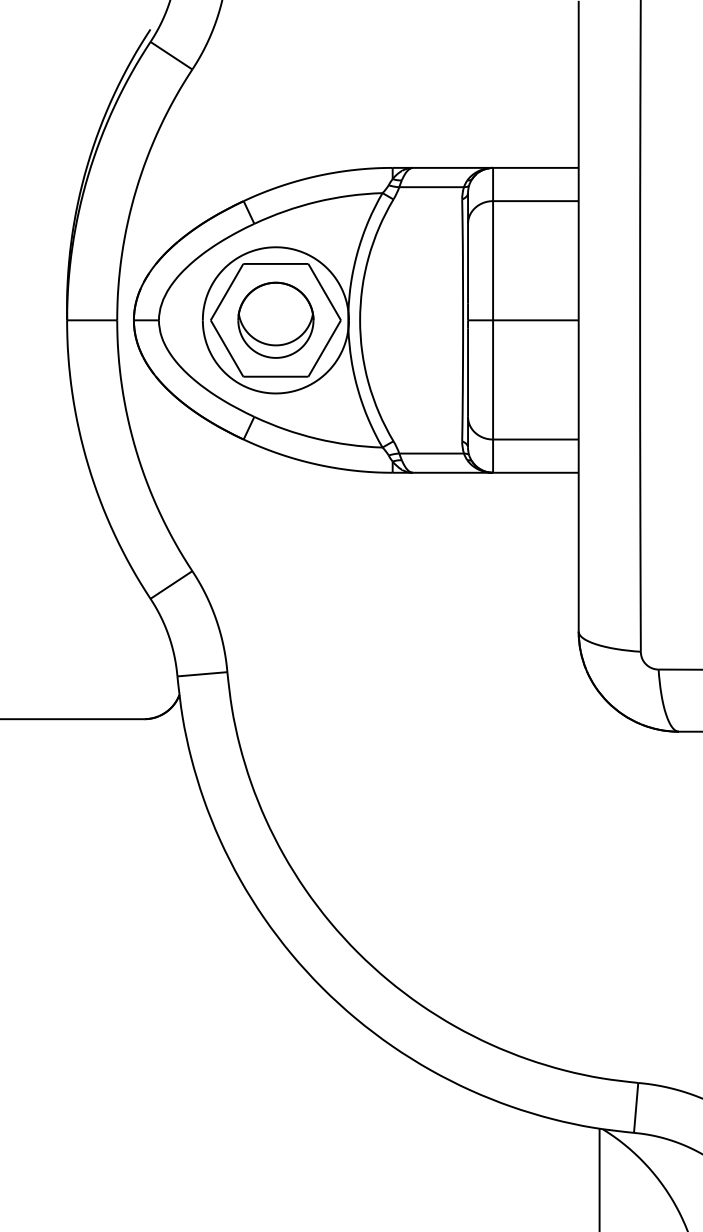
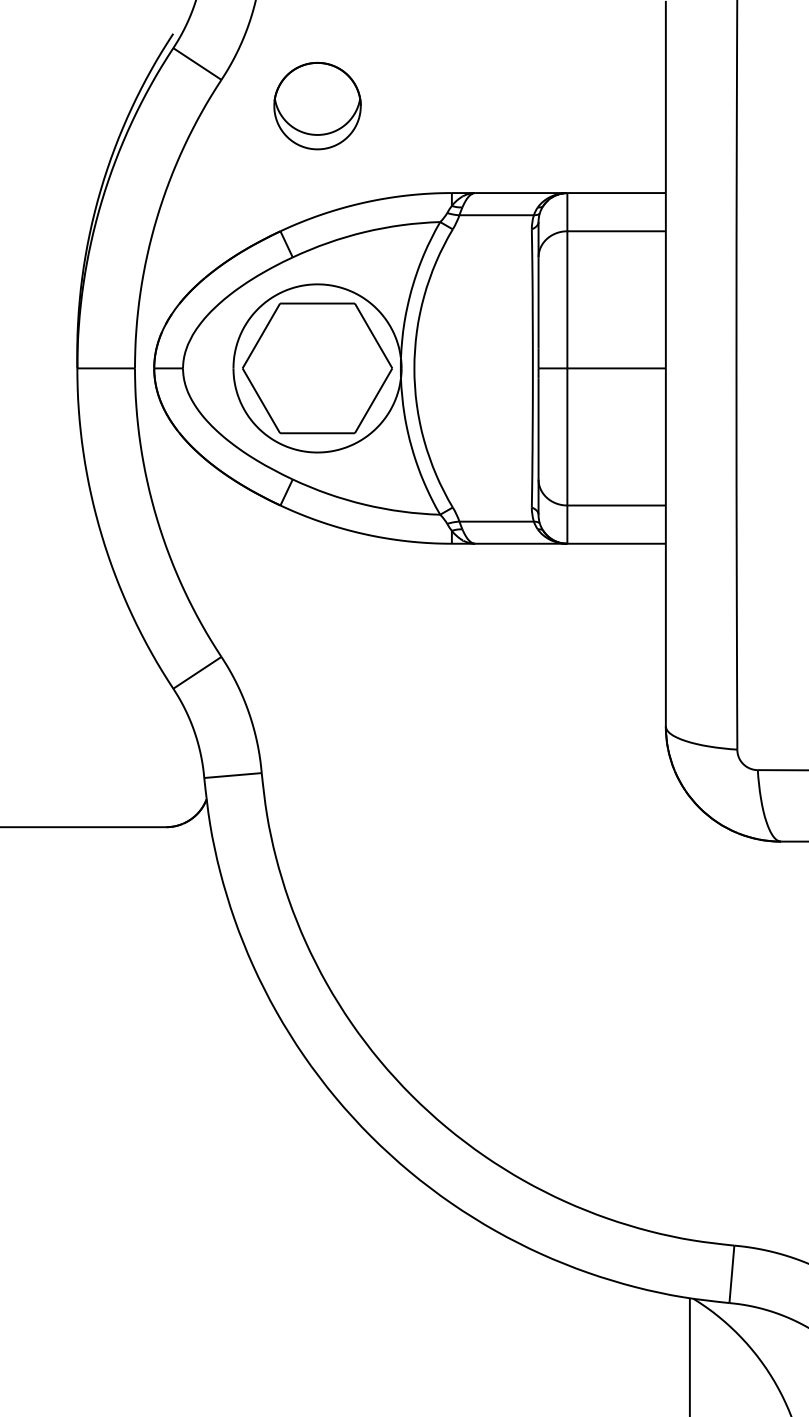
part: (275, 319) -> (317, 105), moved

